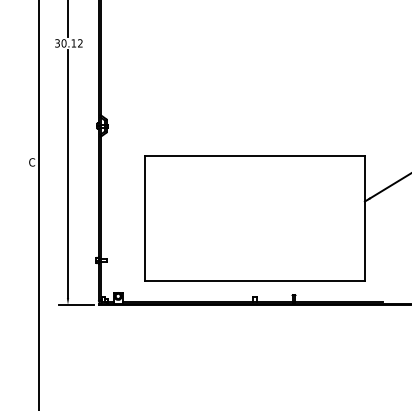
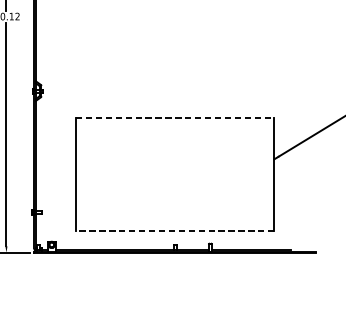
line: (254, 156) -> (174, 118), solid -> dashed
line: (254, 281) -> (174, 231), solid -> dashed

